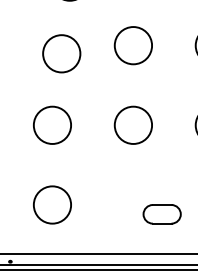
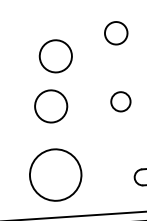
circle: (132, 45) -> (115, 33), size x0.7
circle: (61, 53) -> (55, 56), moved
circle: (133, 124) -> (120, 101), size x0.6
circle: (52, 204) -> (55, 174), size x1.6

